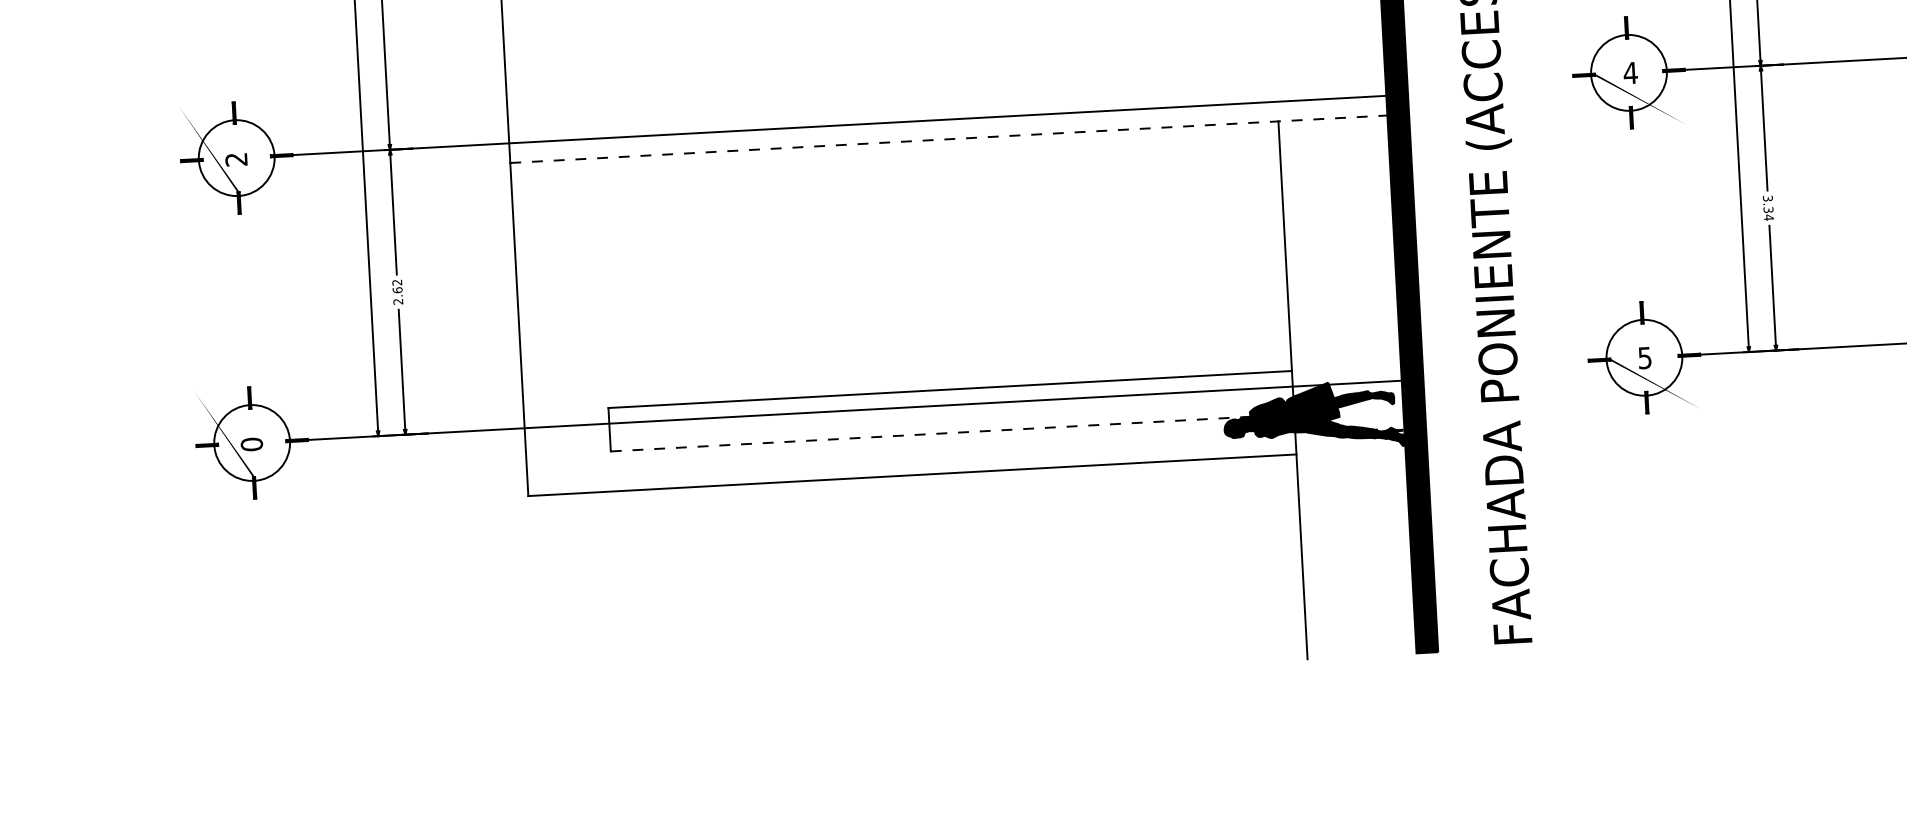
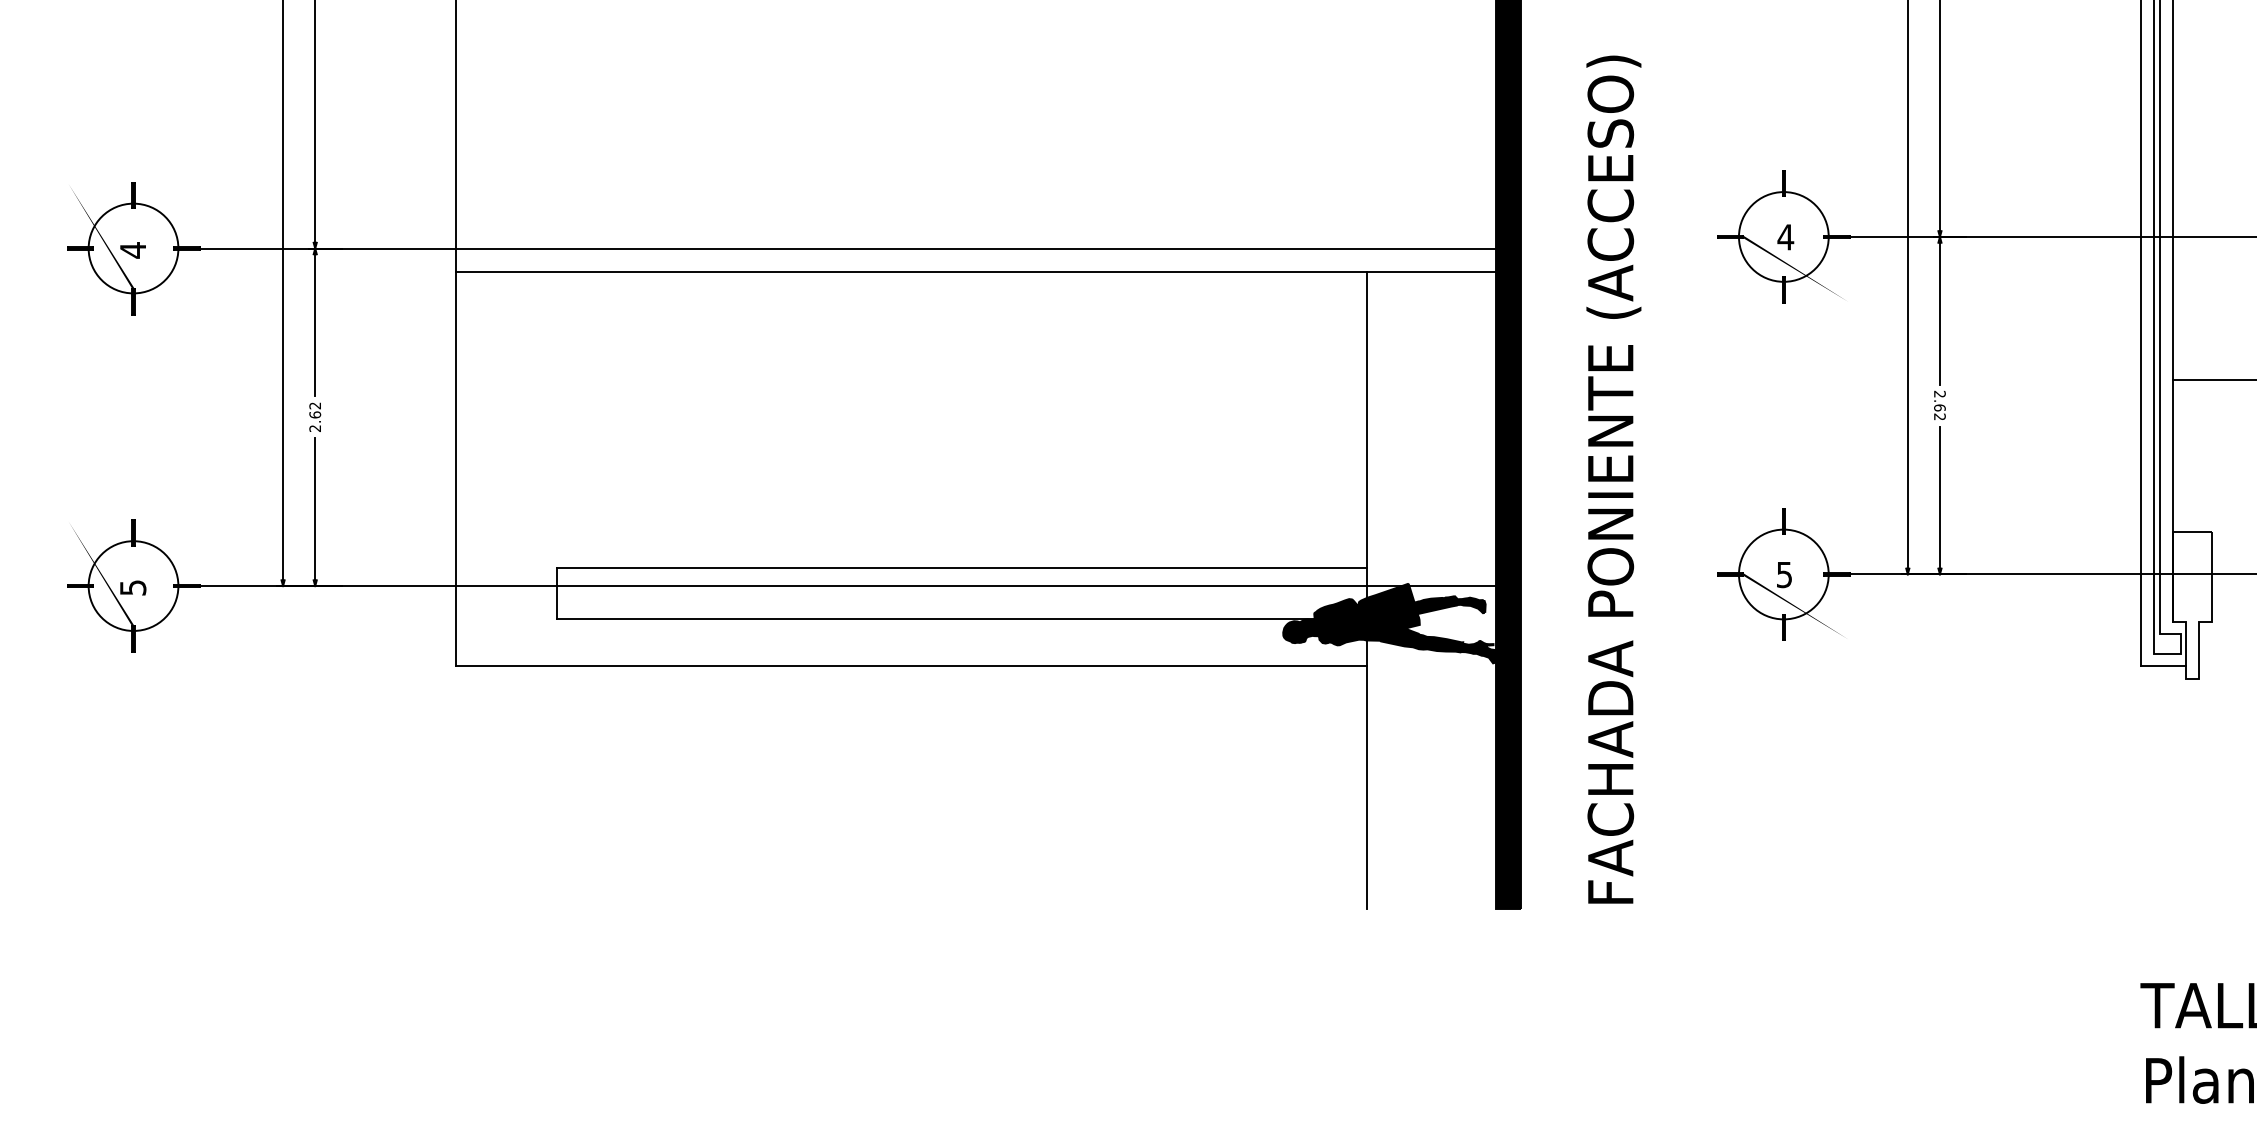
line: (949, 138) -> (976, 271), dashed -> solid
text: (235, 159) -> (132, 250), 2 -> 4
text: (1768, 208) -> (1939, 405), 3.34 -> 2.62
line: (952, 433) -> (961, 619), dashed -> solid
text: (251, 444) -> (132, 587), 0 -> 5

